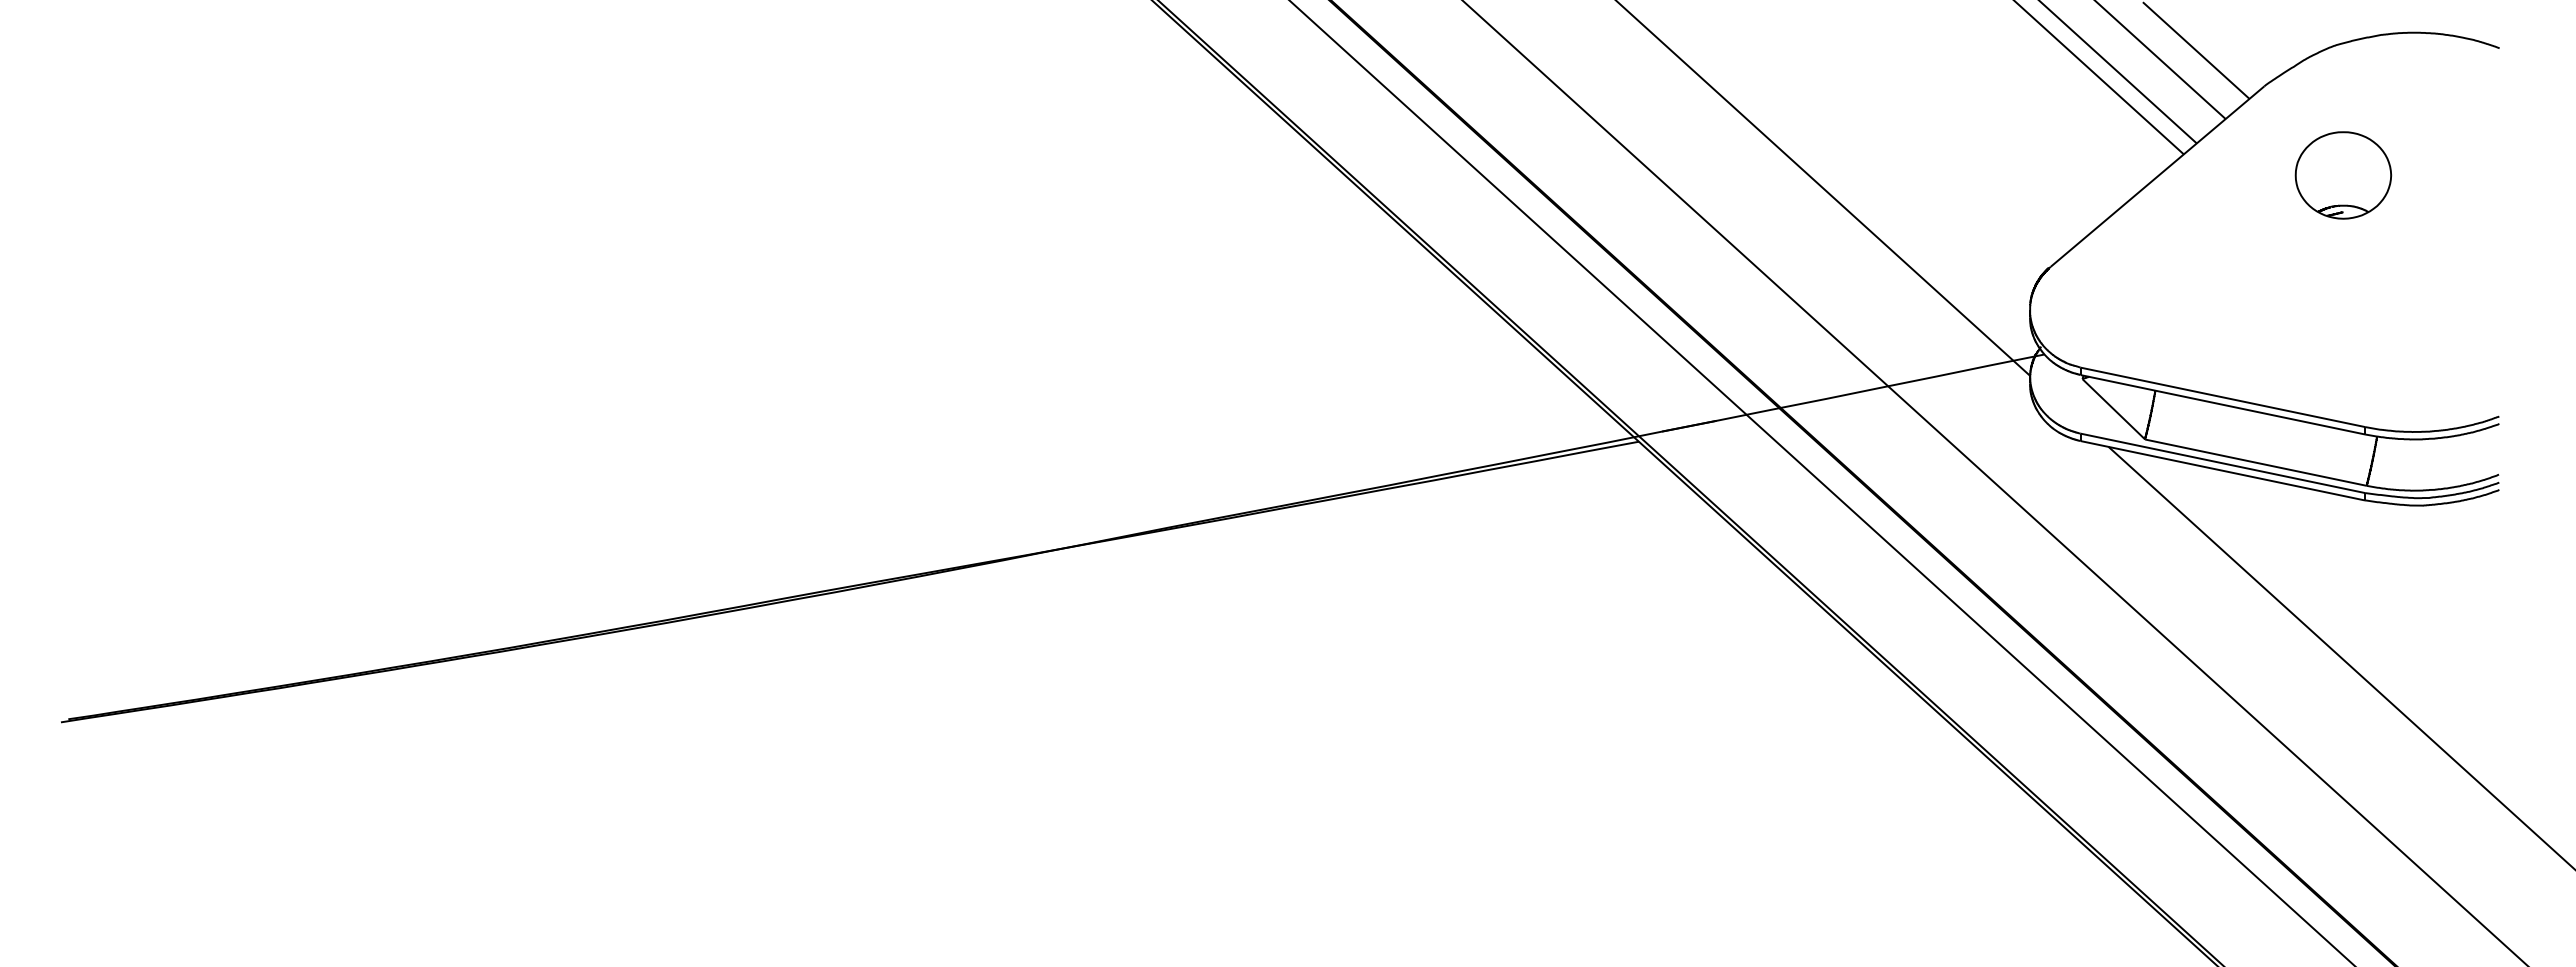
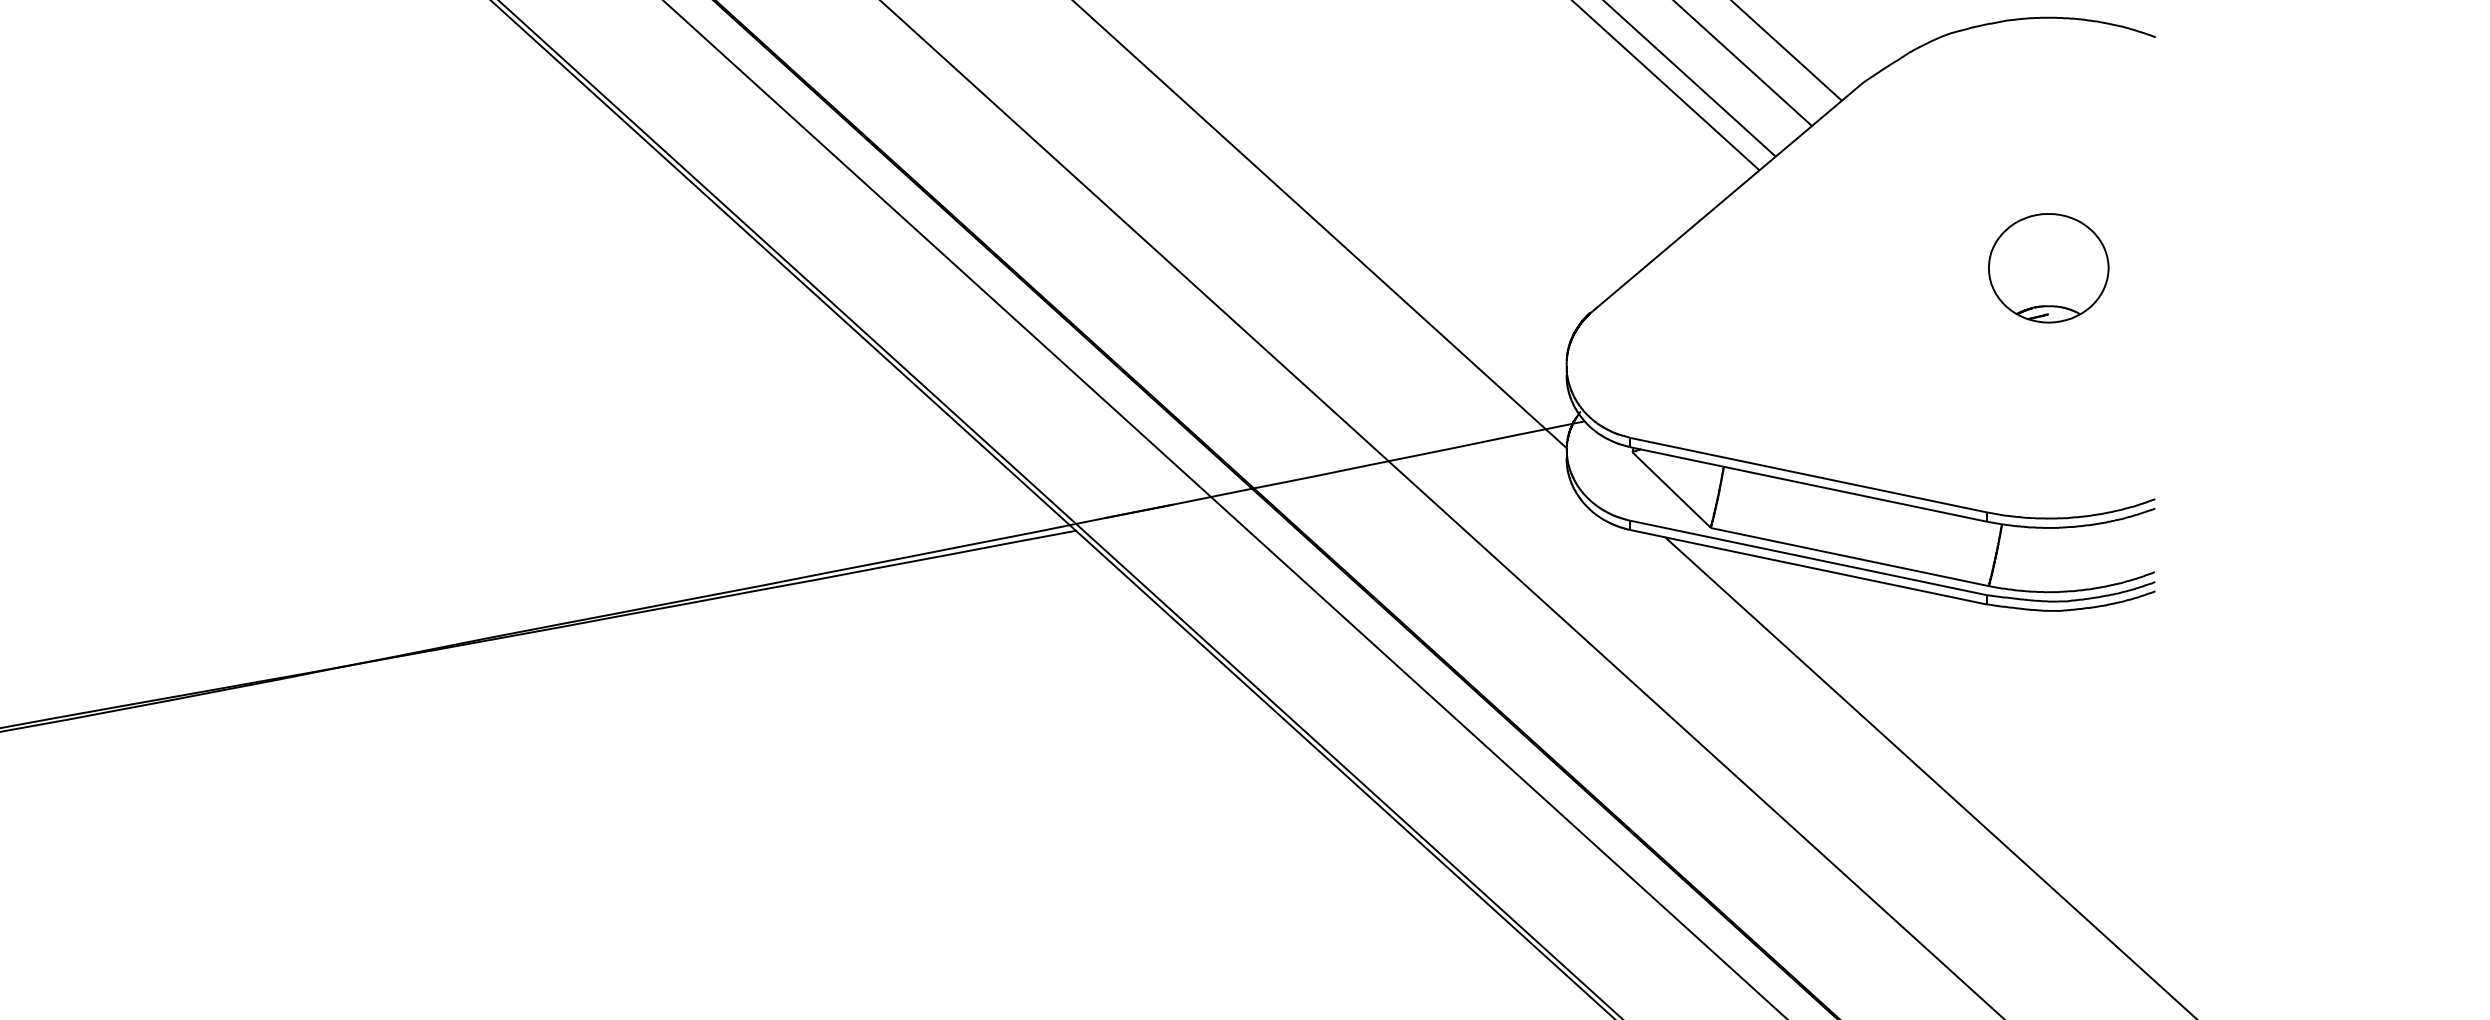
part: (2343, 175) -> (2048, 268), moved

